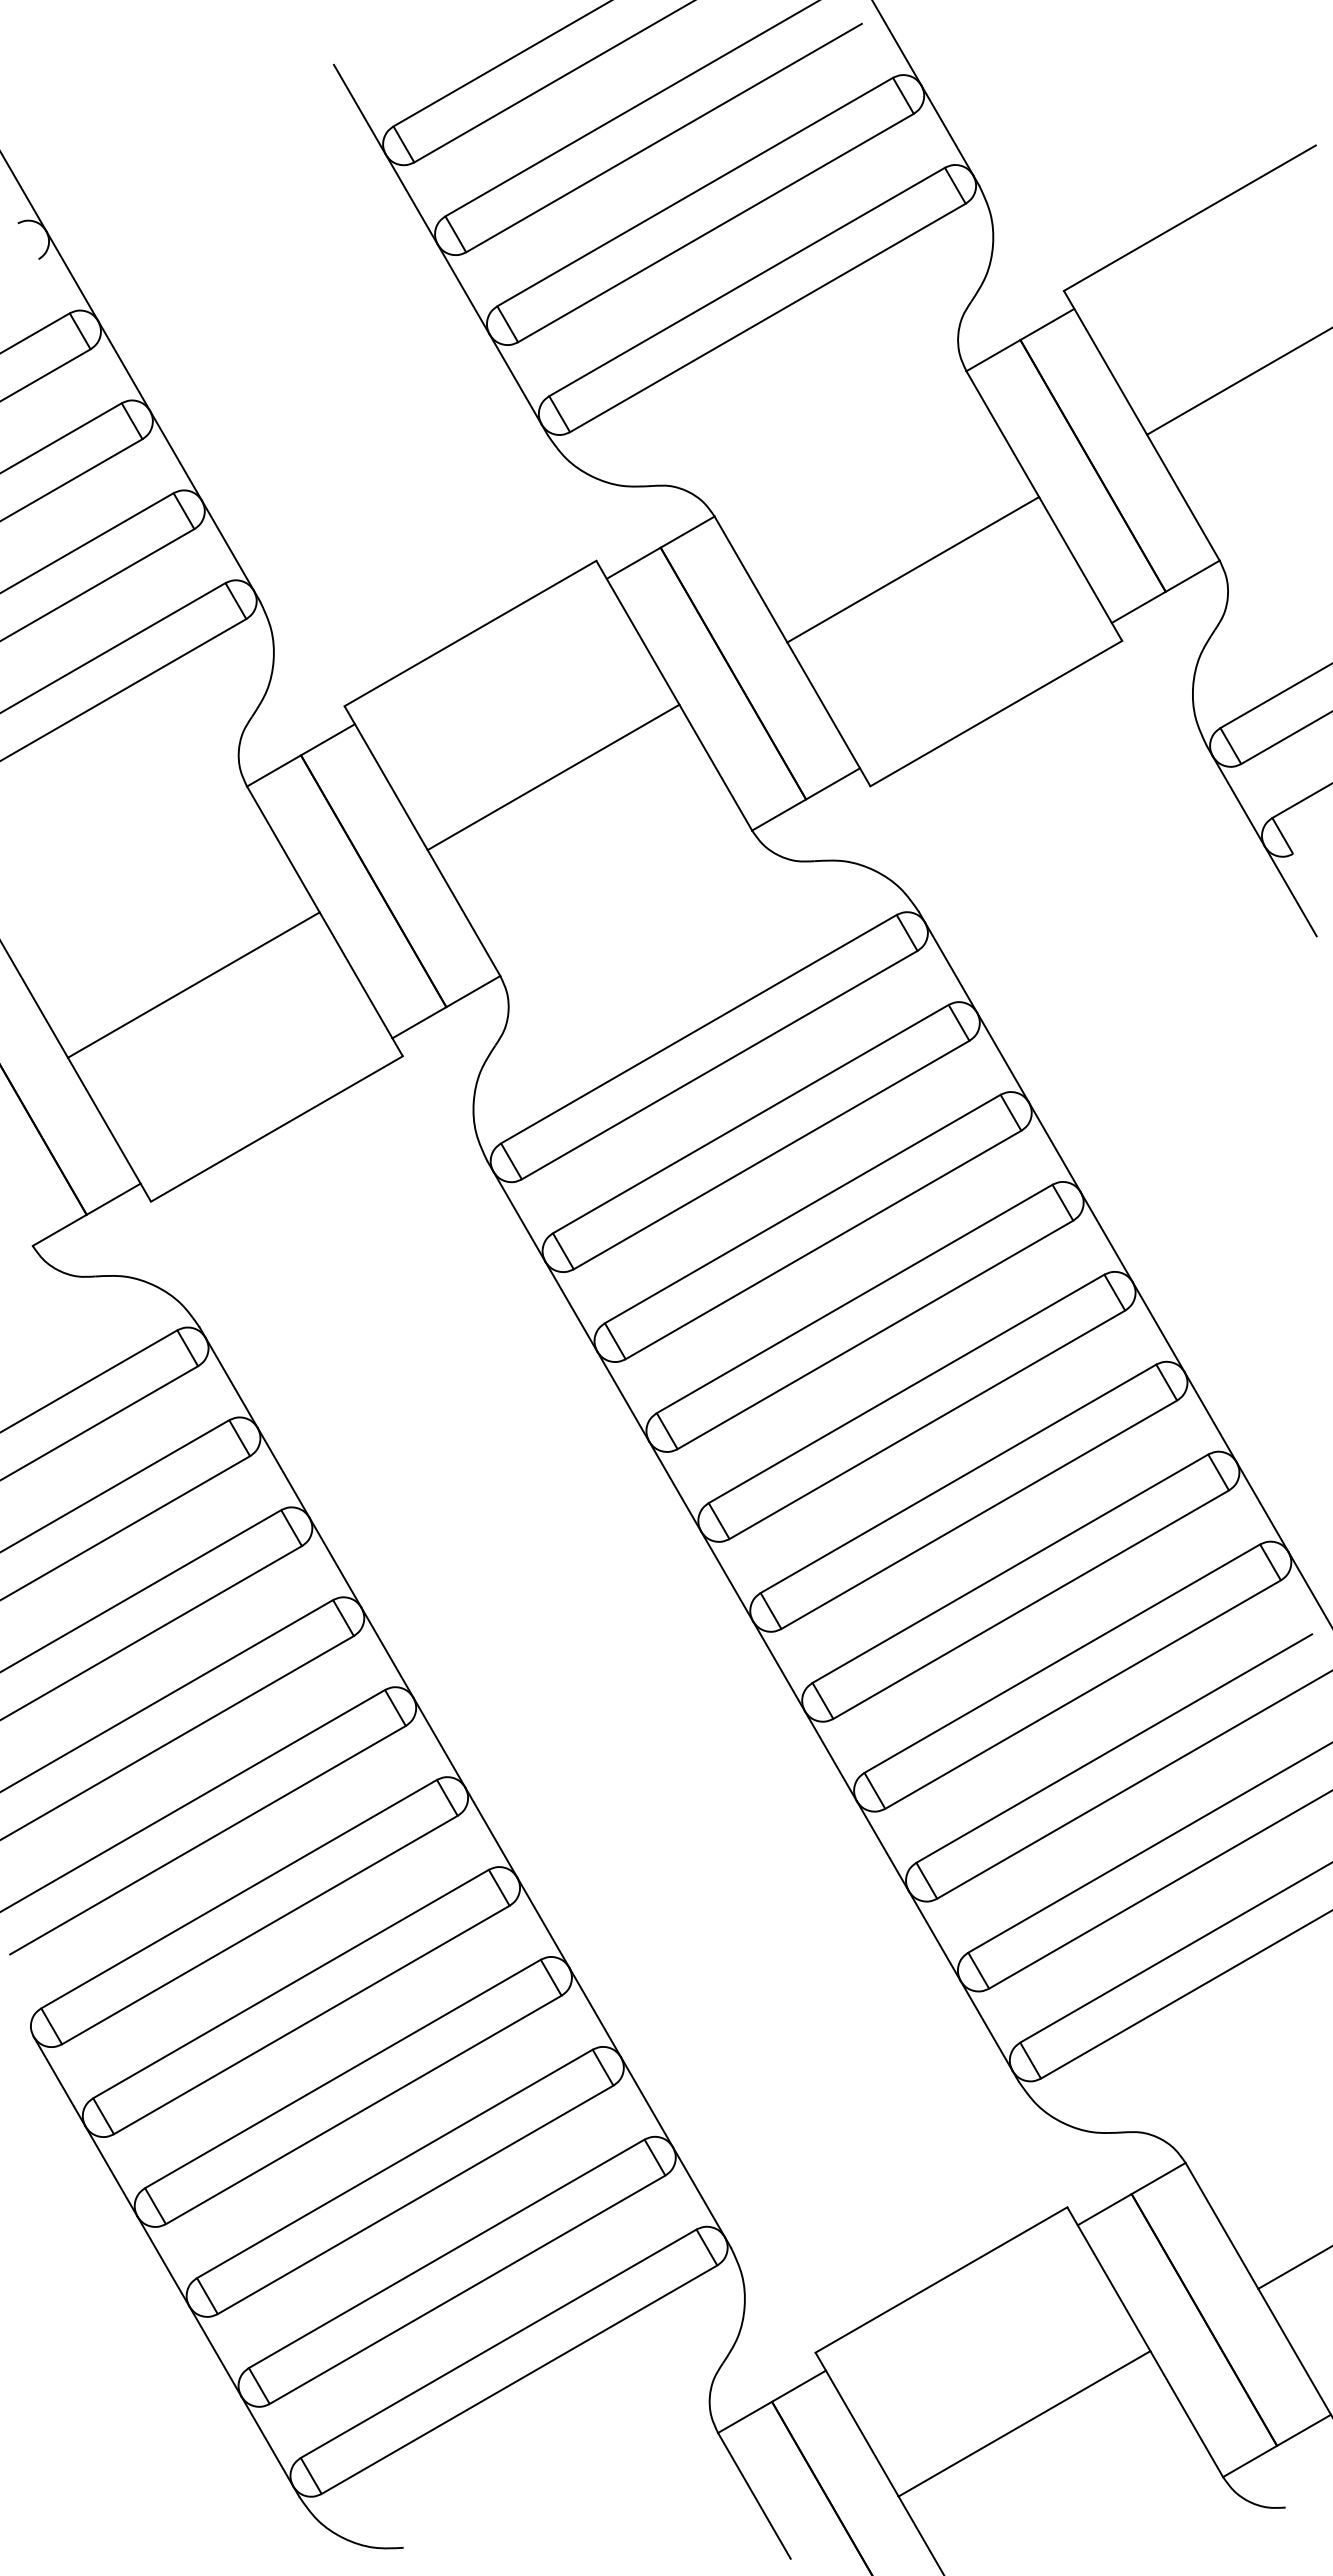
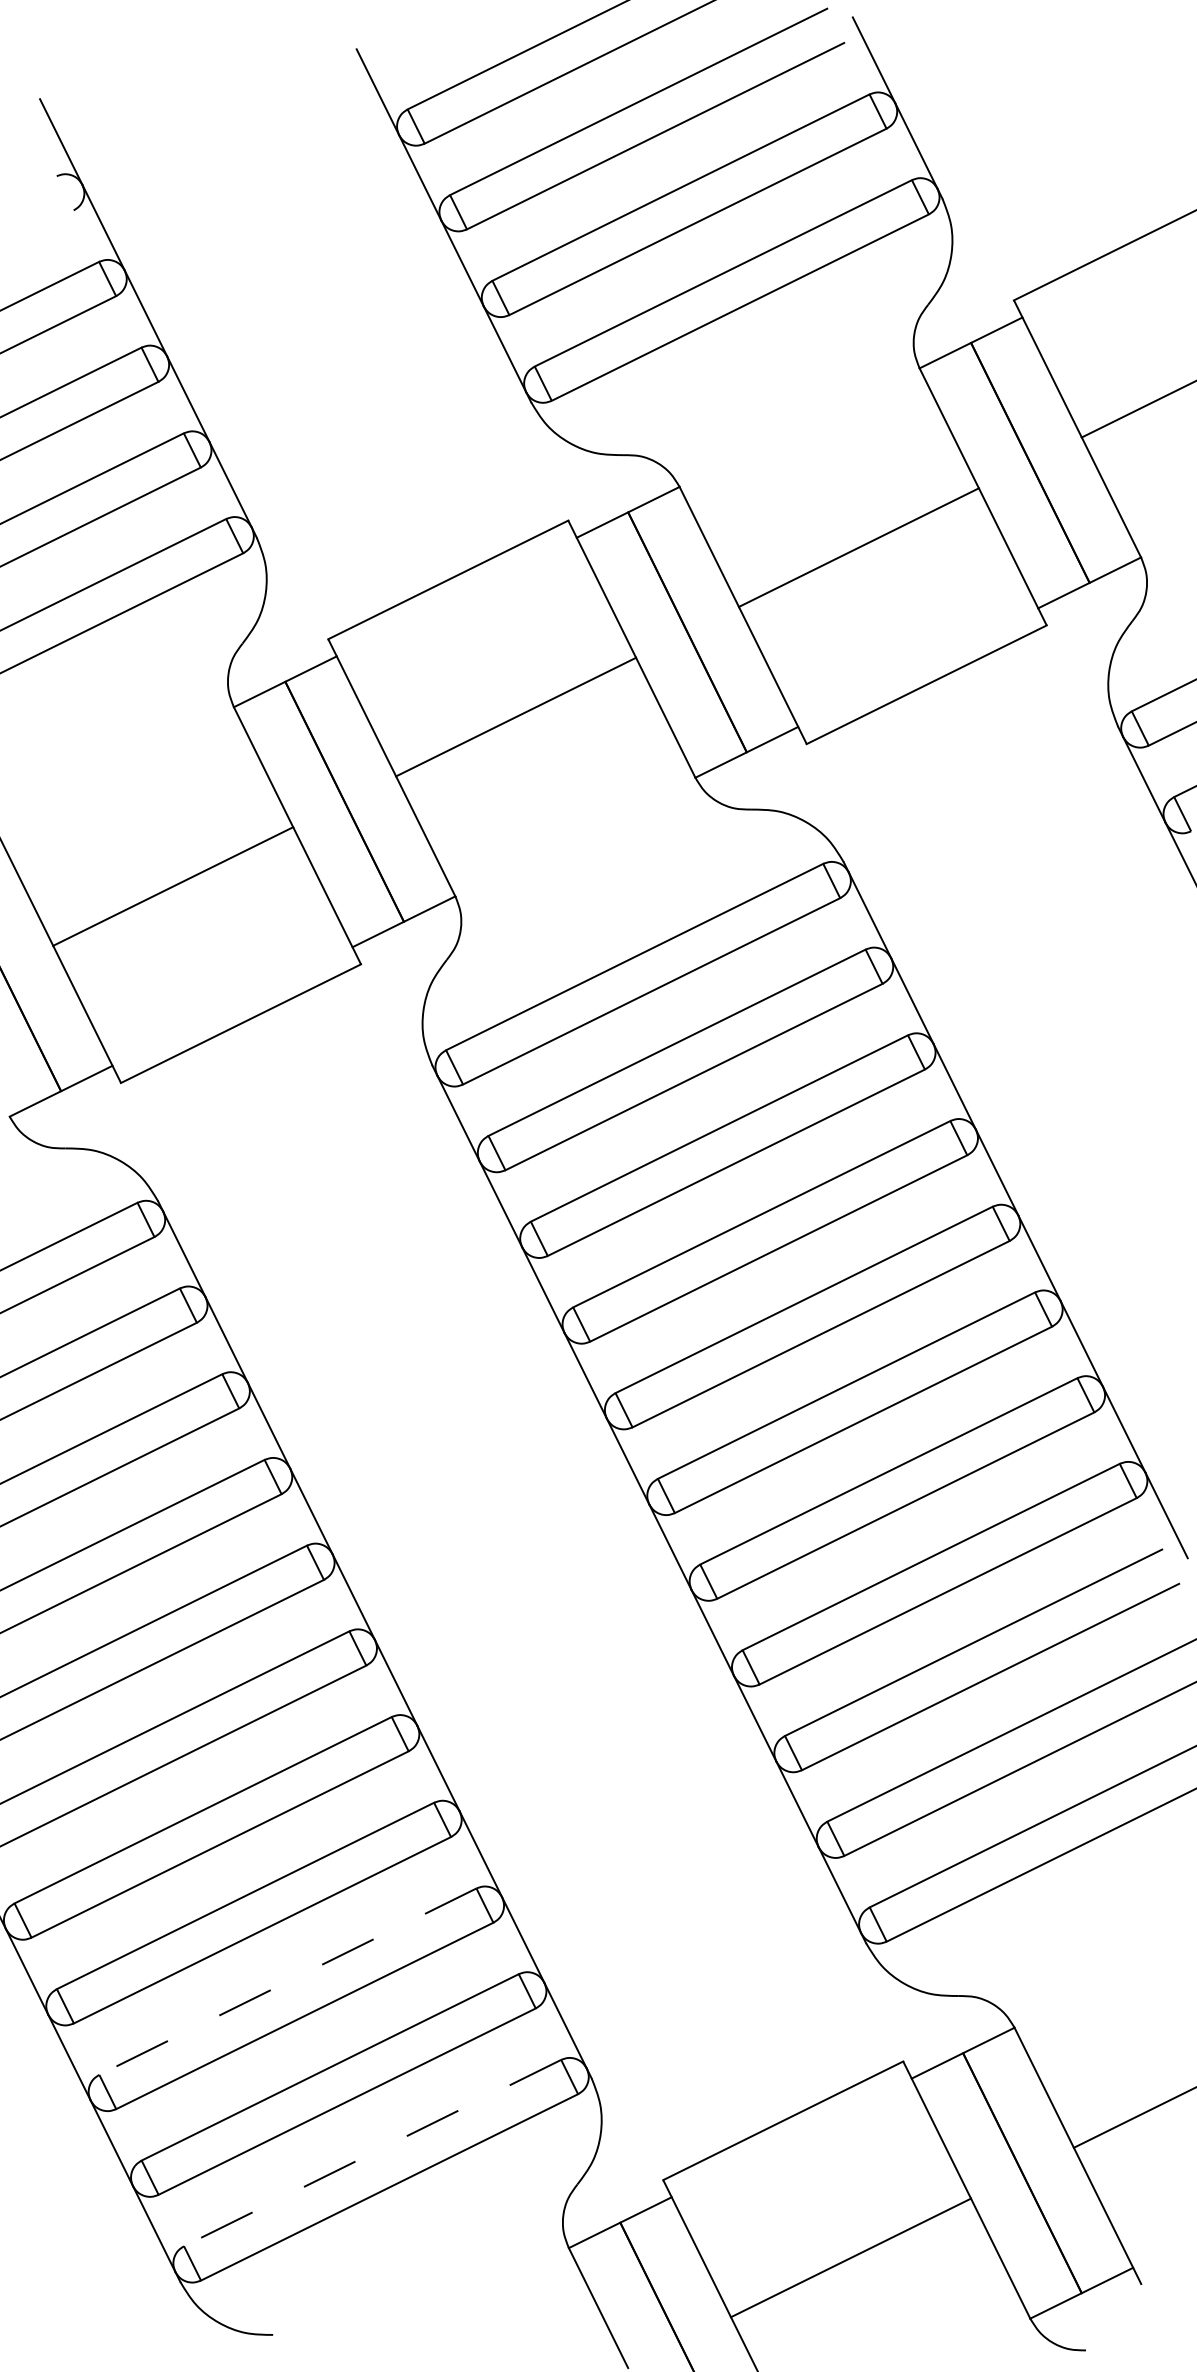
line: (394, 2164) -> (287, 1982), solid -> dashed
line: (498, 2344) -> (372, 2153), solid -> dashed

